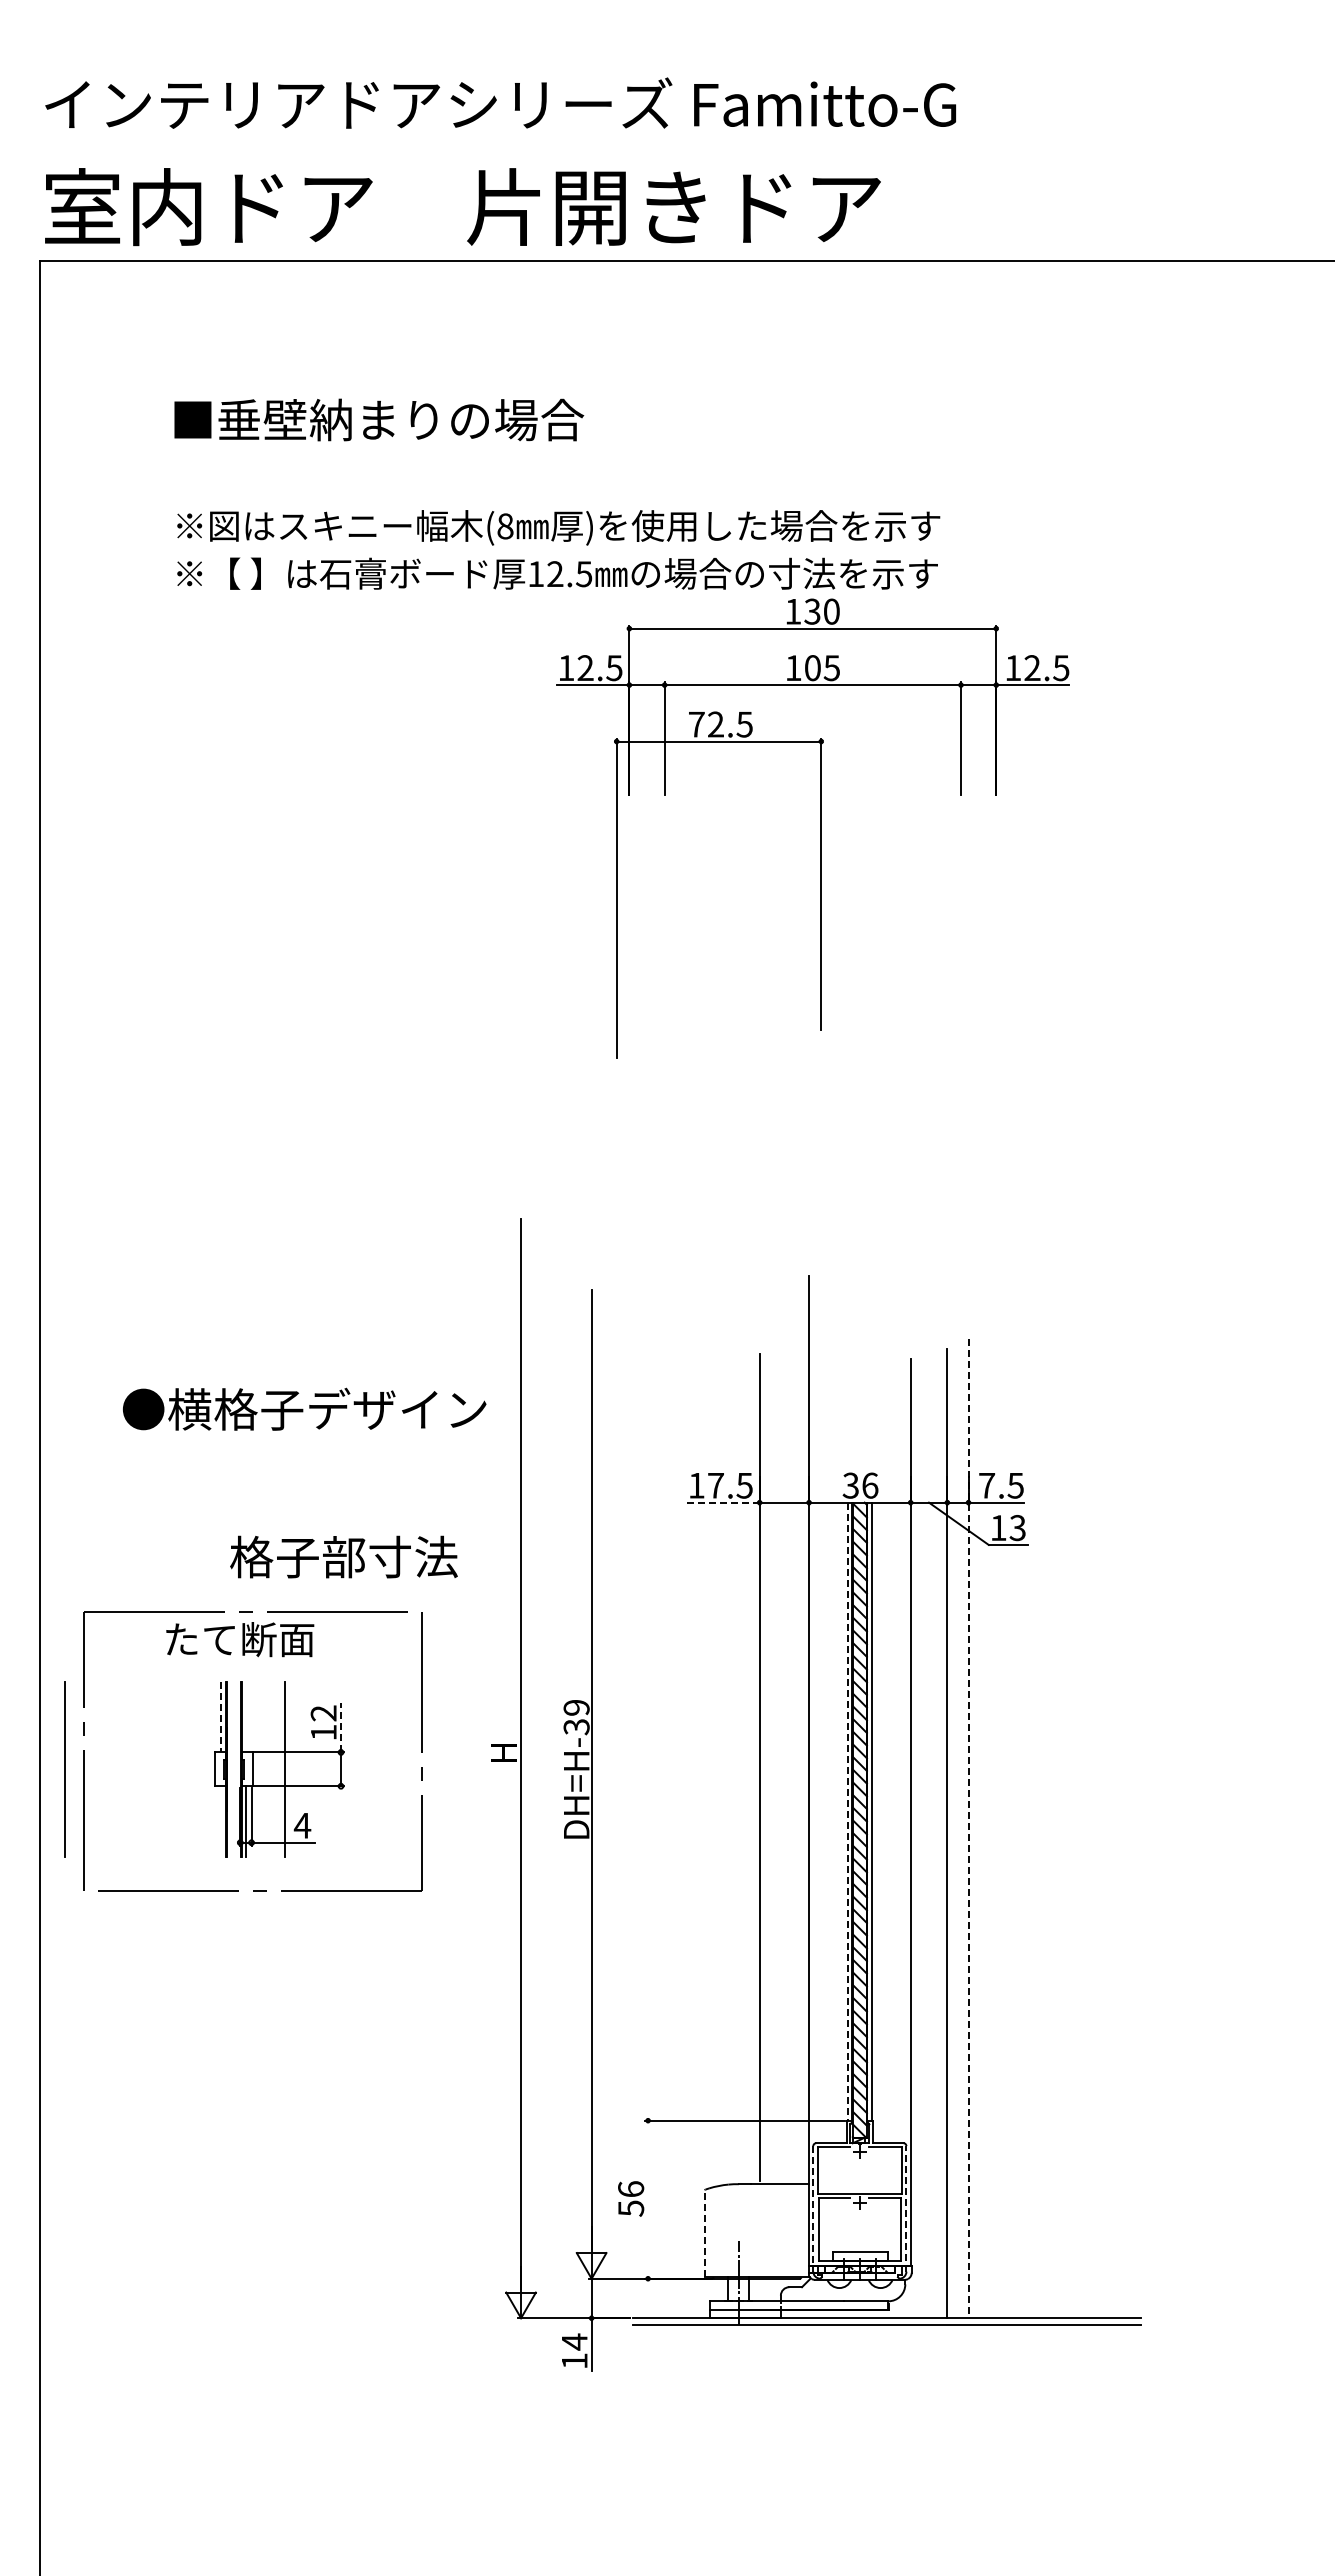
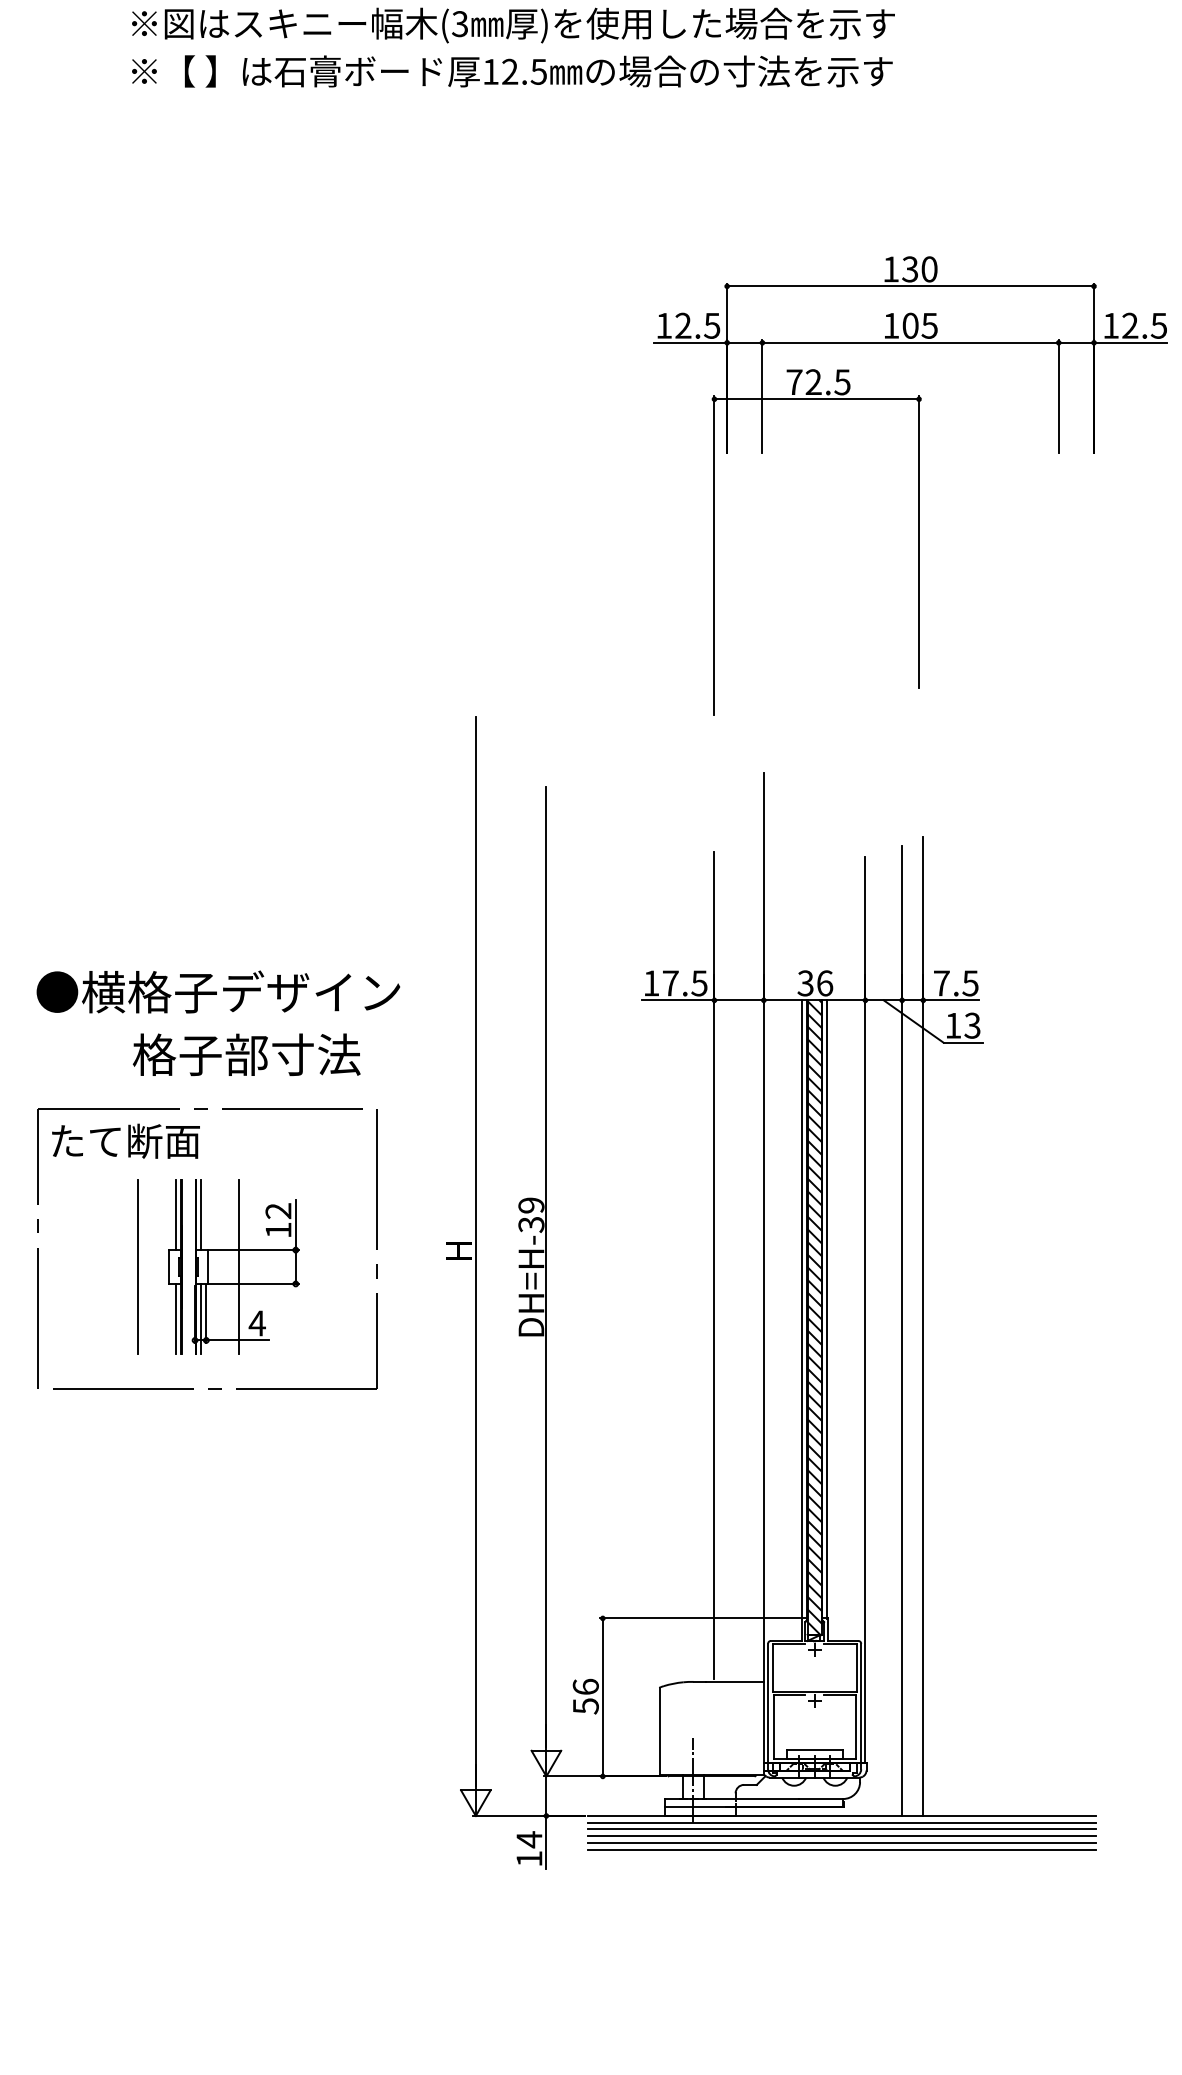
text: (505, 526) -> (460, 24), (8 -> (3
part: (820, 828) -> (918, 486), moved
text: (304, 1408) -> (218, 991), moved
line: (722, 1502) -> (677, 1000), dashed -> solid
text: (343, 1556) -> (246, 1054), moved
text: (240, 1639) -> (126, 1141), moved
line: (221, 1717) -> (176, 1215), dashed -> solid
line: (246, 1717) -> (201, 1215), added
line: (341, 1727) -> (296, 1225), dashed -> solid
line: (64, 1769) -> (137, 1267), moved
line: (847, 1812) -> (802, 1310), dashed -> solid
line: (221, 1821) -> (176, 1319), added
line: (968, 1829) -> (923, 1327), dashed -> solid
line: (648, 2199) -> (603, 1697), added
line: (813, 2208) -> (768, 1706), dashed -> solid
line: (906, 2208) -> (861, 1706), dashed -> solid
line: (705, 2233) -> (660, 1731), dashed -> solid
line: (886, 2331) -> (841, 1829), added
line: (886, 2338) -> (841, 1836), added
line: (886, 2345) -> (841, 1843), added
line: (886, 2352) -> (841, 1850), added

